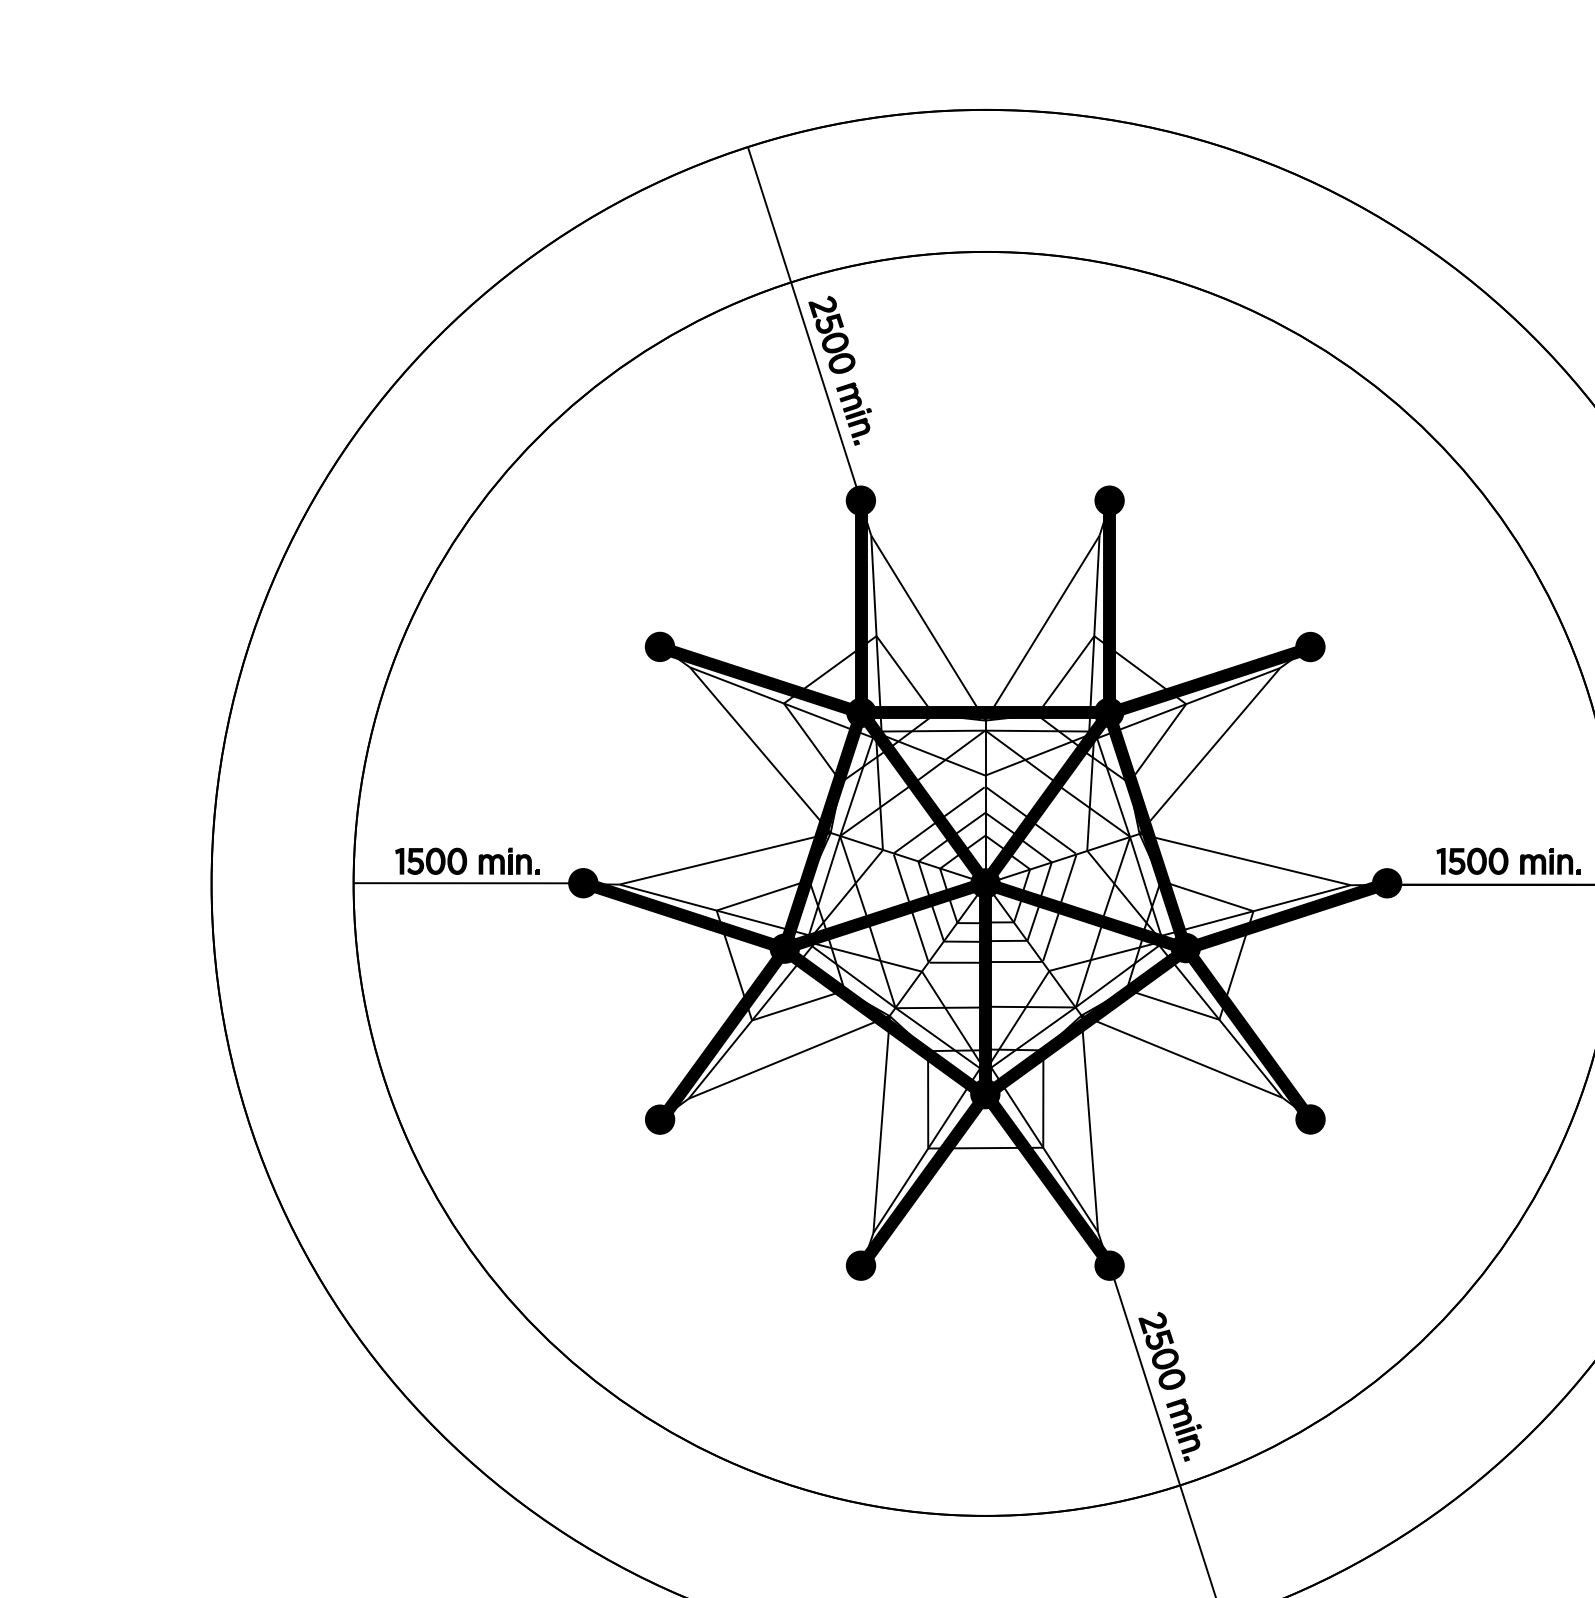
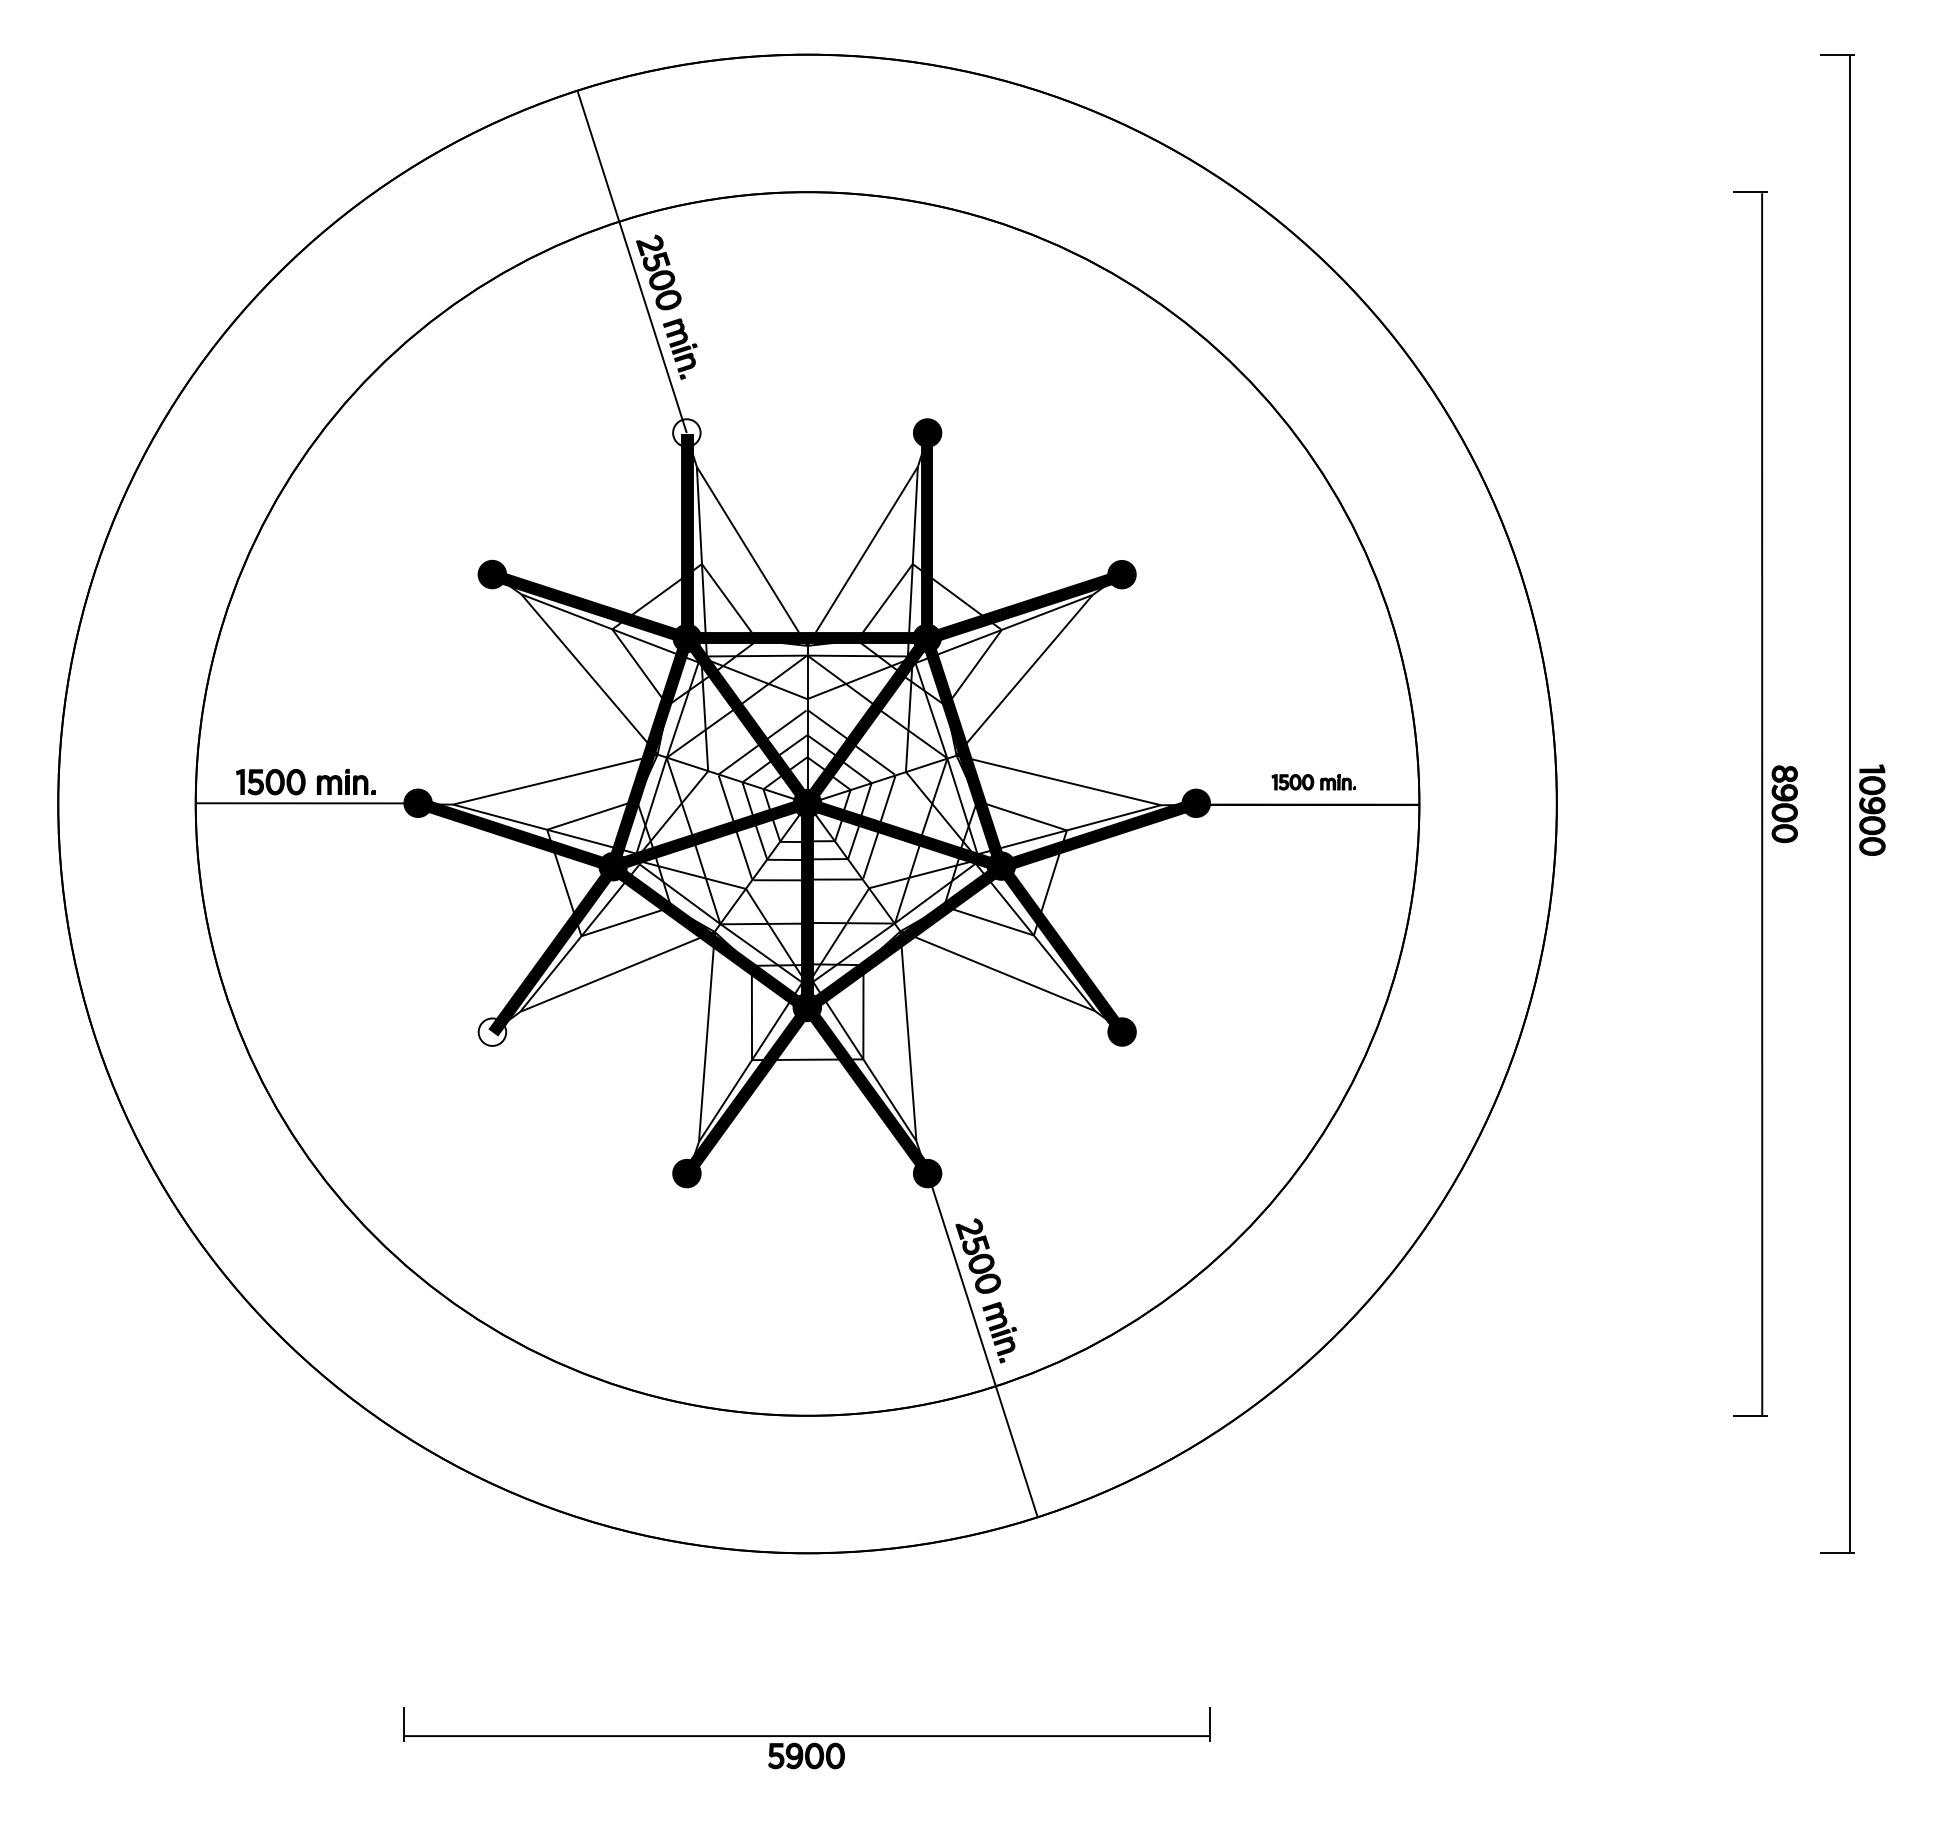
fill: (860, 500) -> (686, 432), removed
part: (1508, 861) -> (1313, 782), size x0.6
fill: (660, 1118) -> (492, 1031), removed

